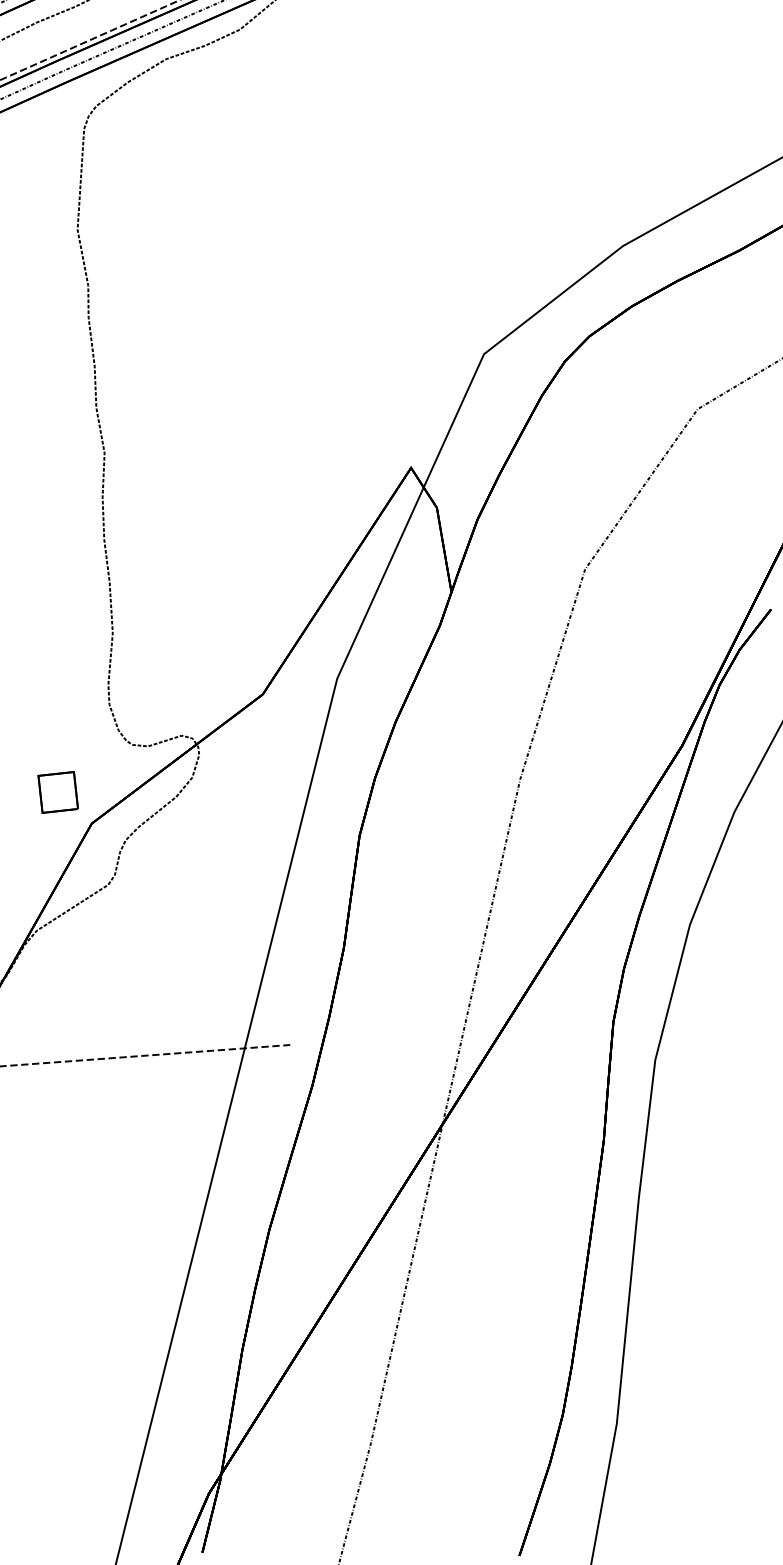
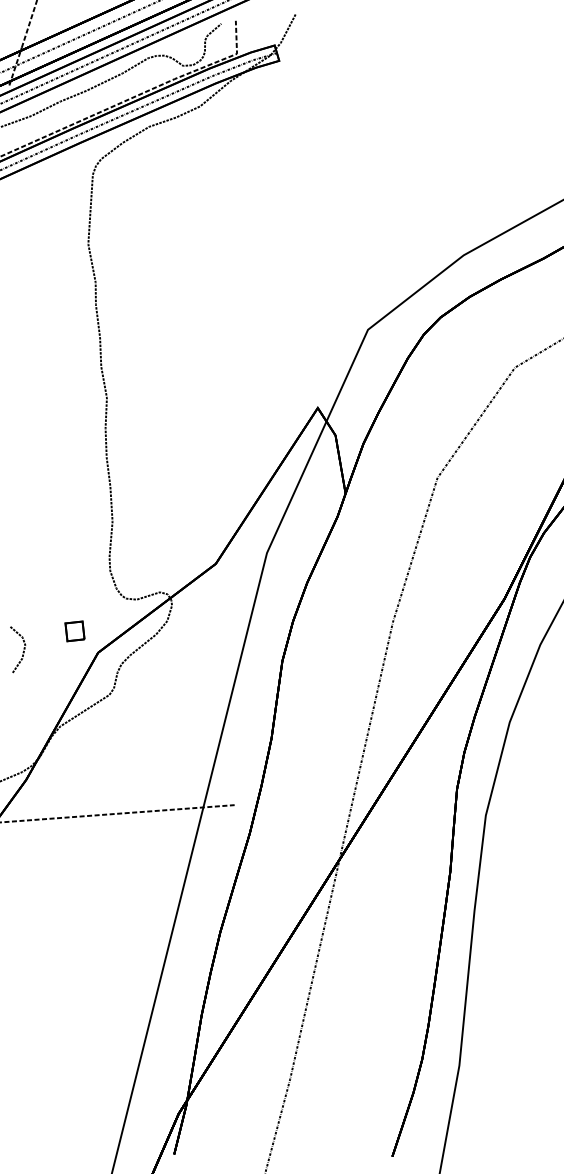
part: (57, 792) -> (74, 631), size x0.7

